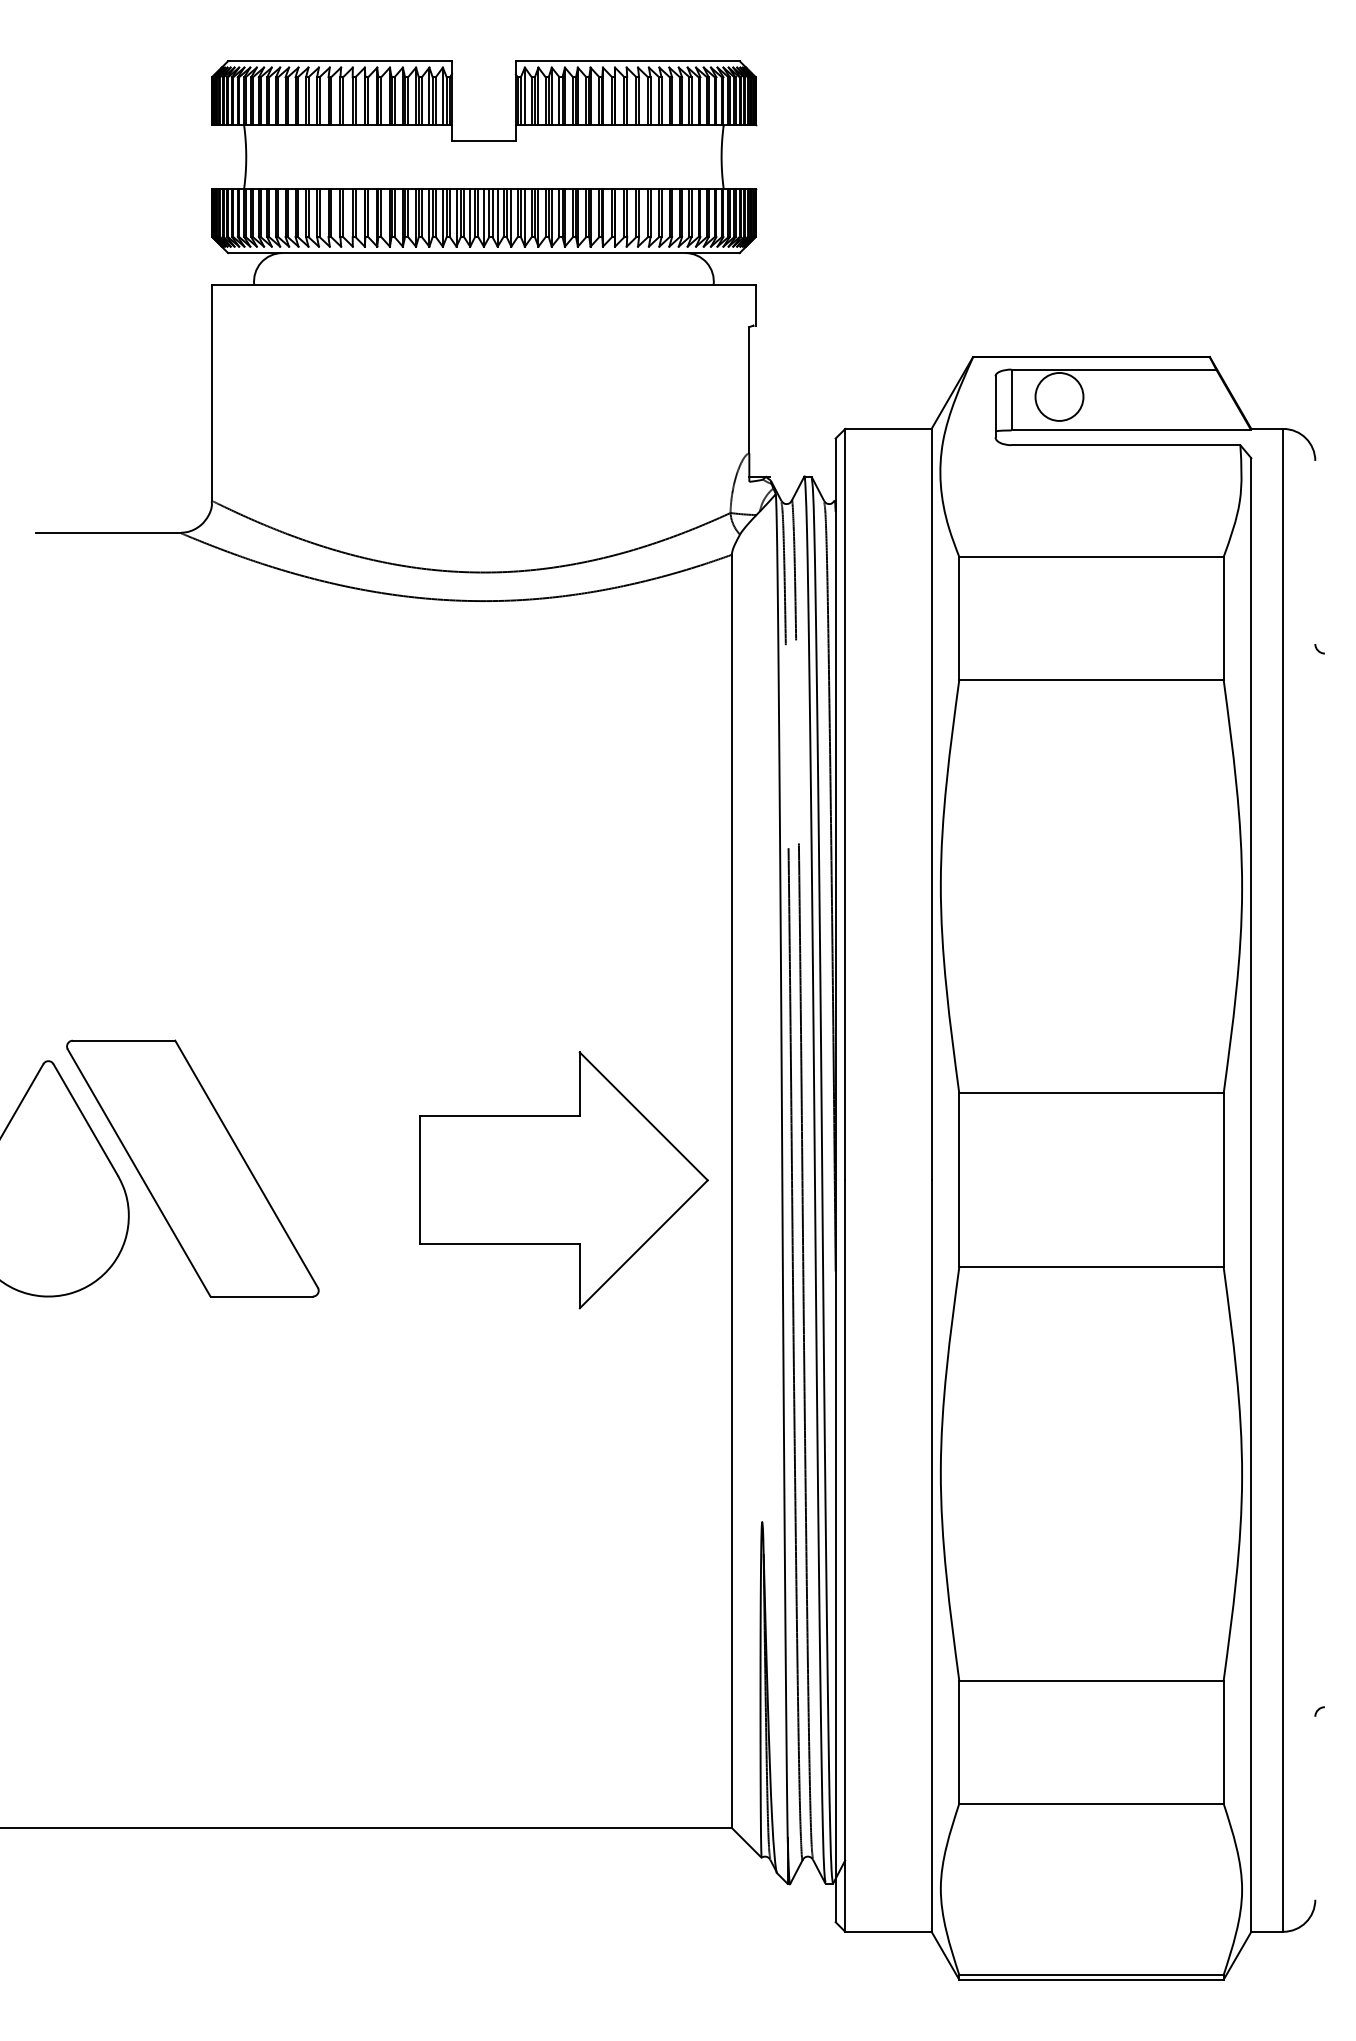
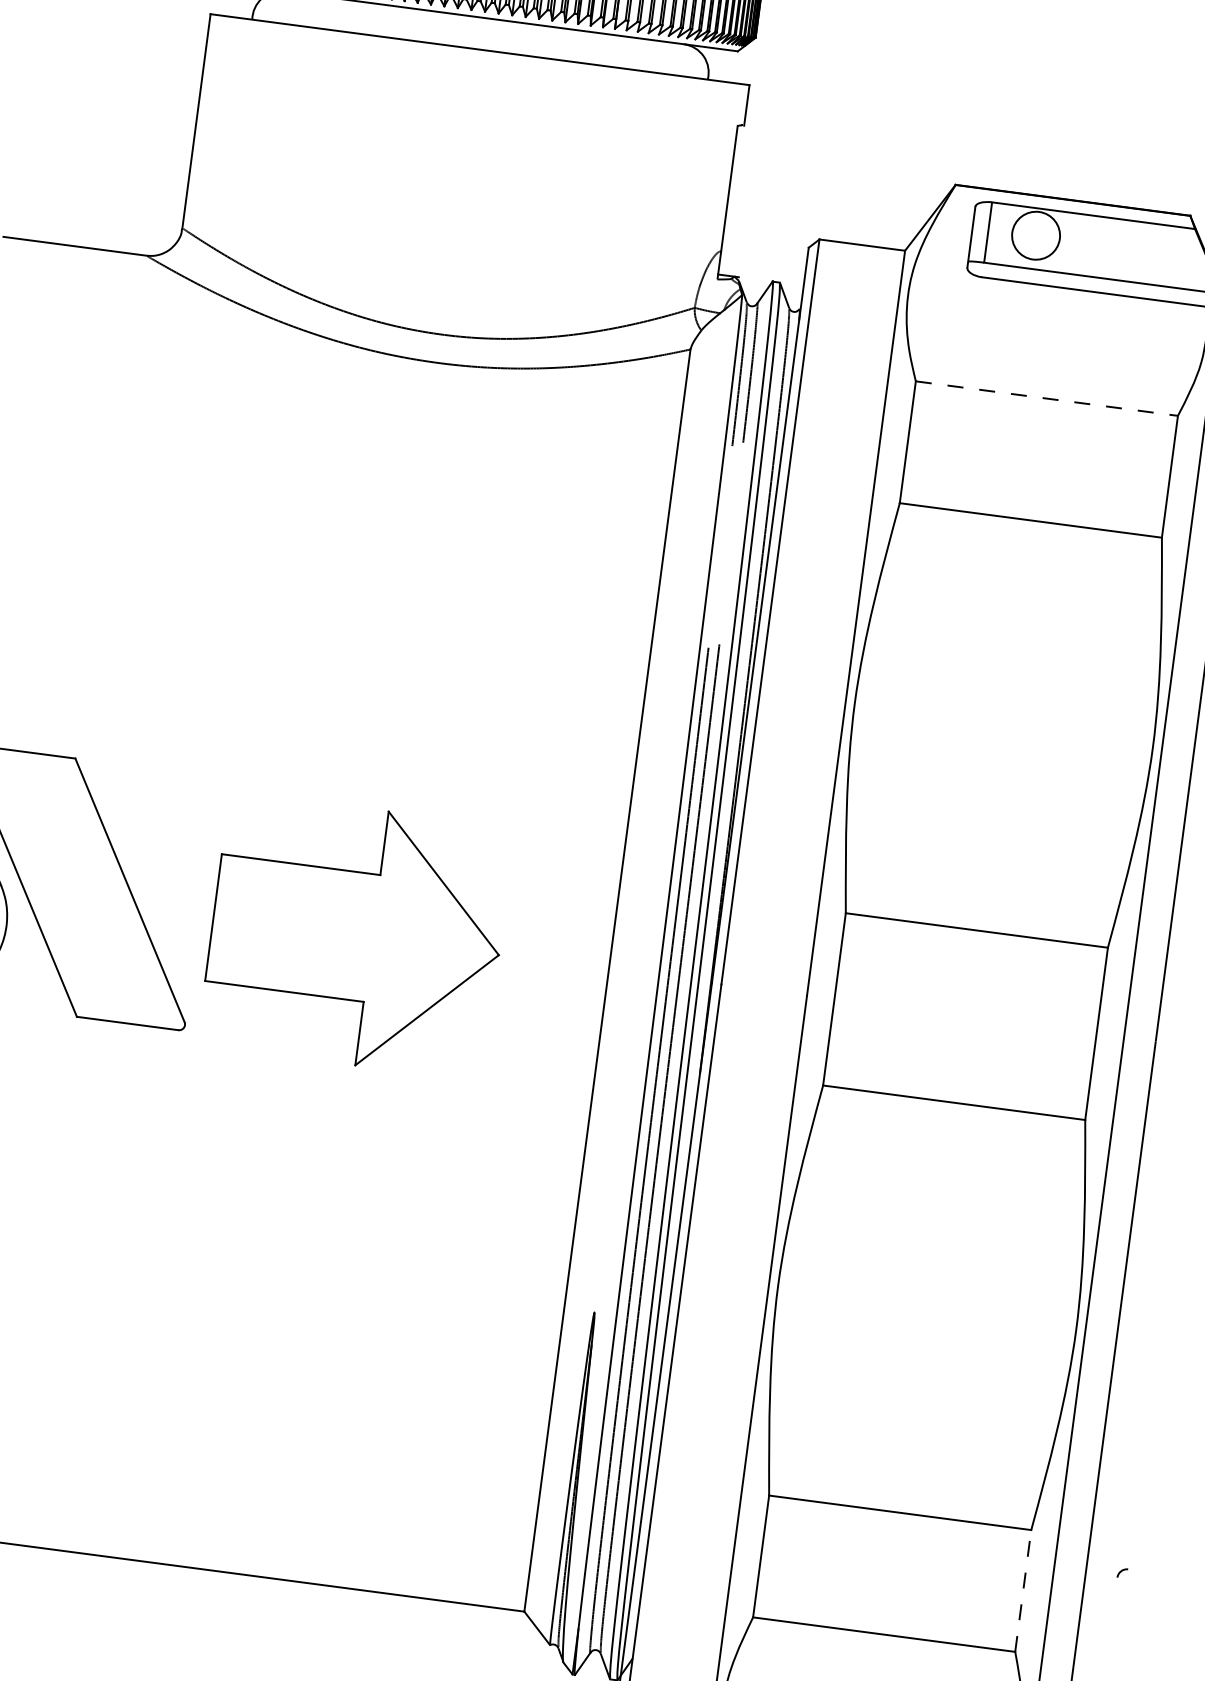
line: (1091, 557) -> (1046, 399), solid -> dashed
part: (563, 1180) -> (355, 936), moved
line: (1223, 1741) -> (1023, 1590), solid -> dashed

